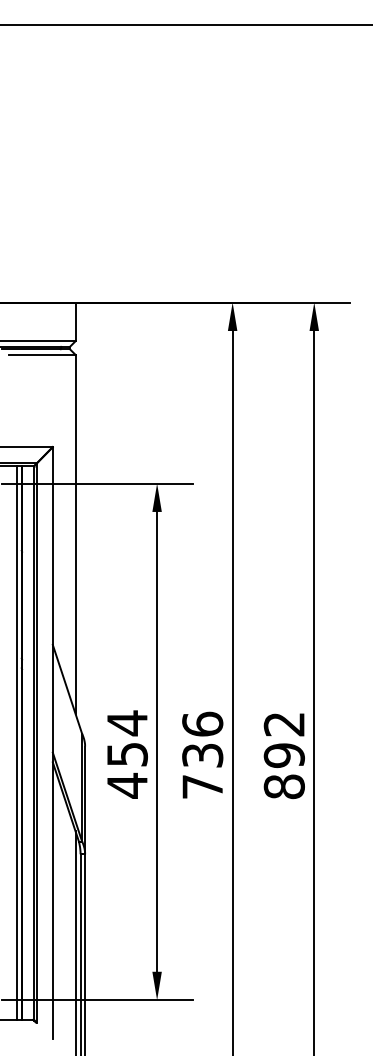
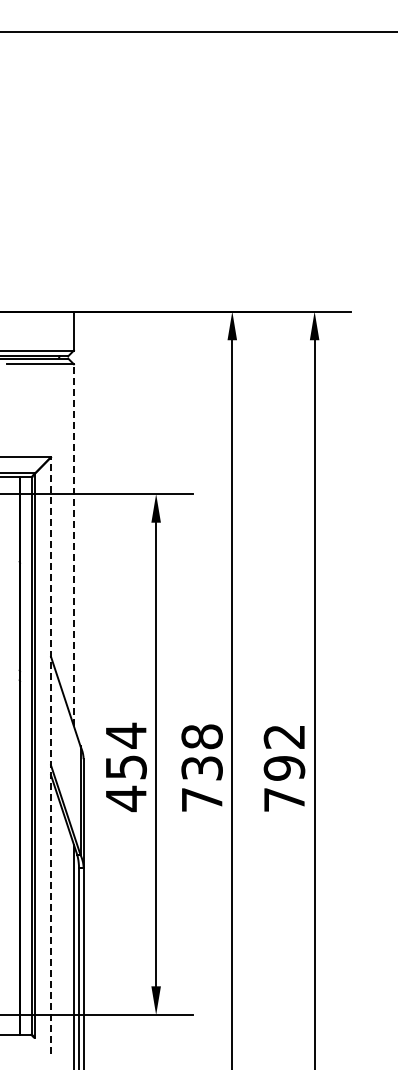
line: (75, 533) -> (73, 544), solid -> dashed
text: (202, 723) -> (201, 736), 736 -> 738
line: (17, 742) -> (15, 755), removed
line: (53, 742) -> (51, 755), solid -> dashed
text: (284, 786) -> (284, 799), 892 -> 792

